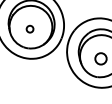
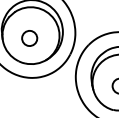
circle: (29, 28) -> (28, 37), size x1.67

